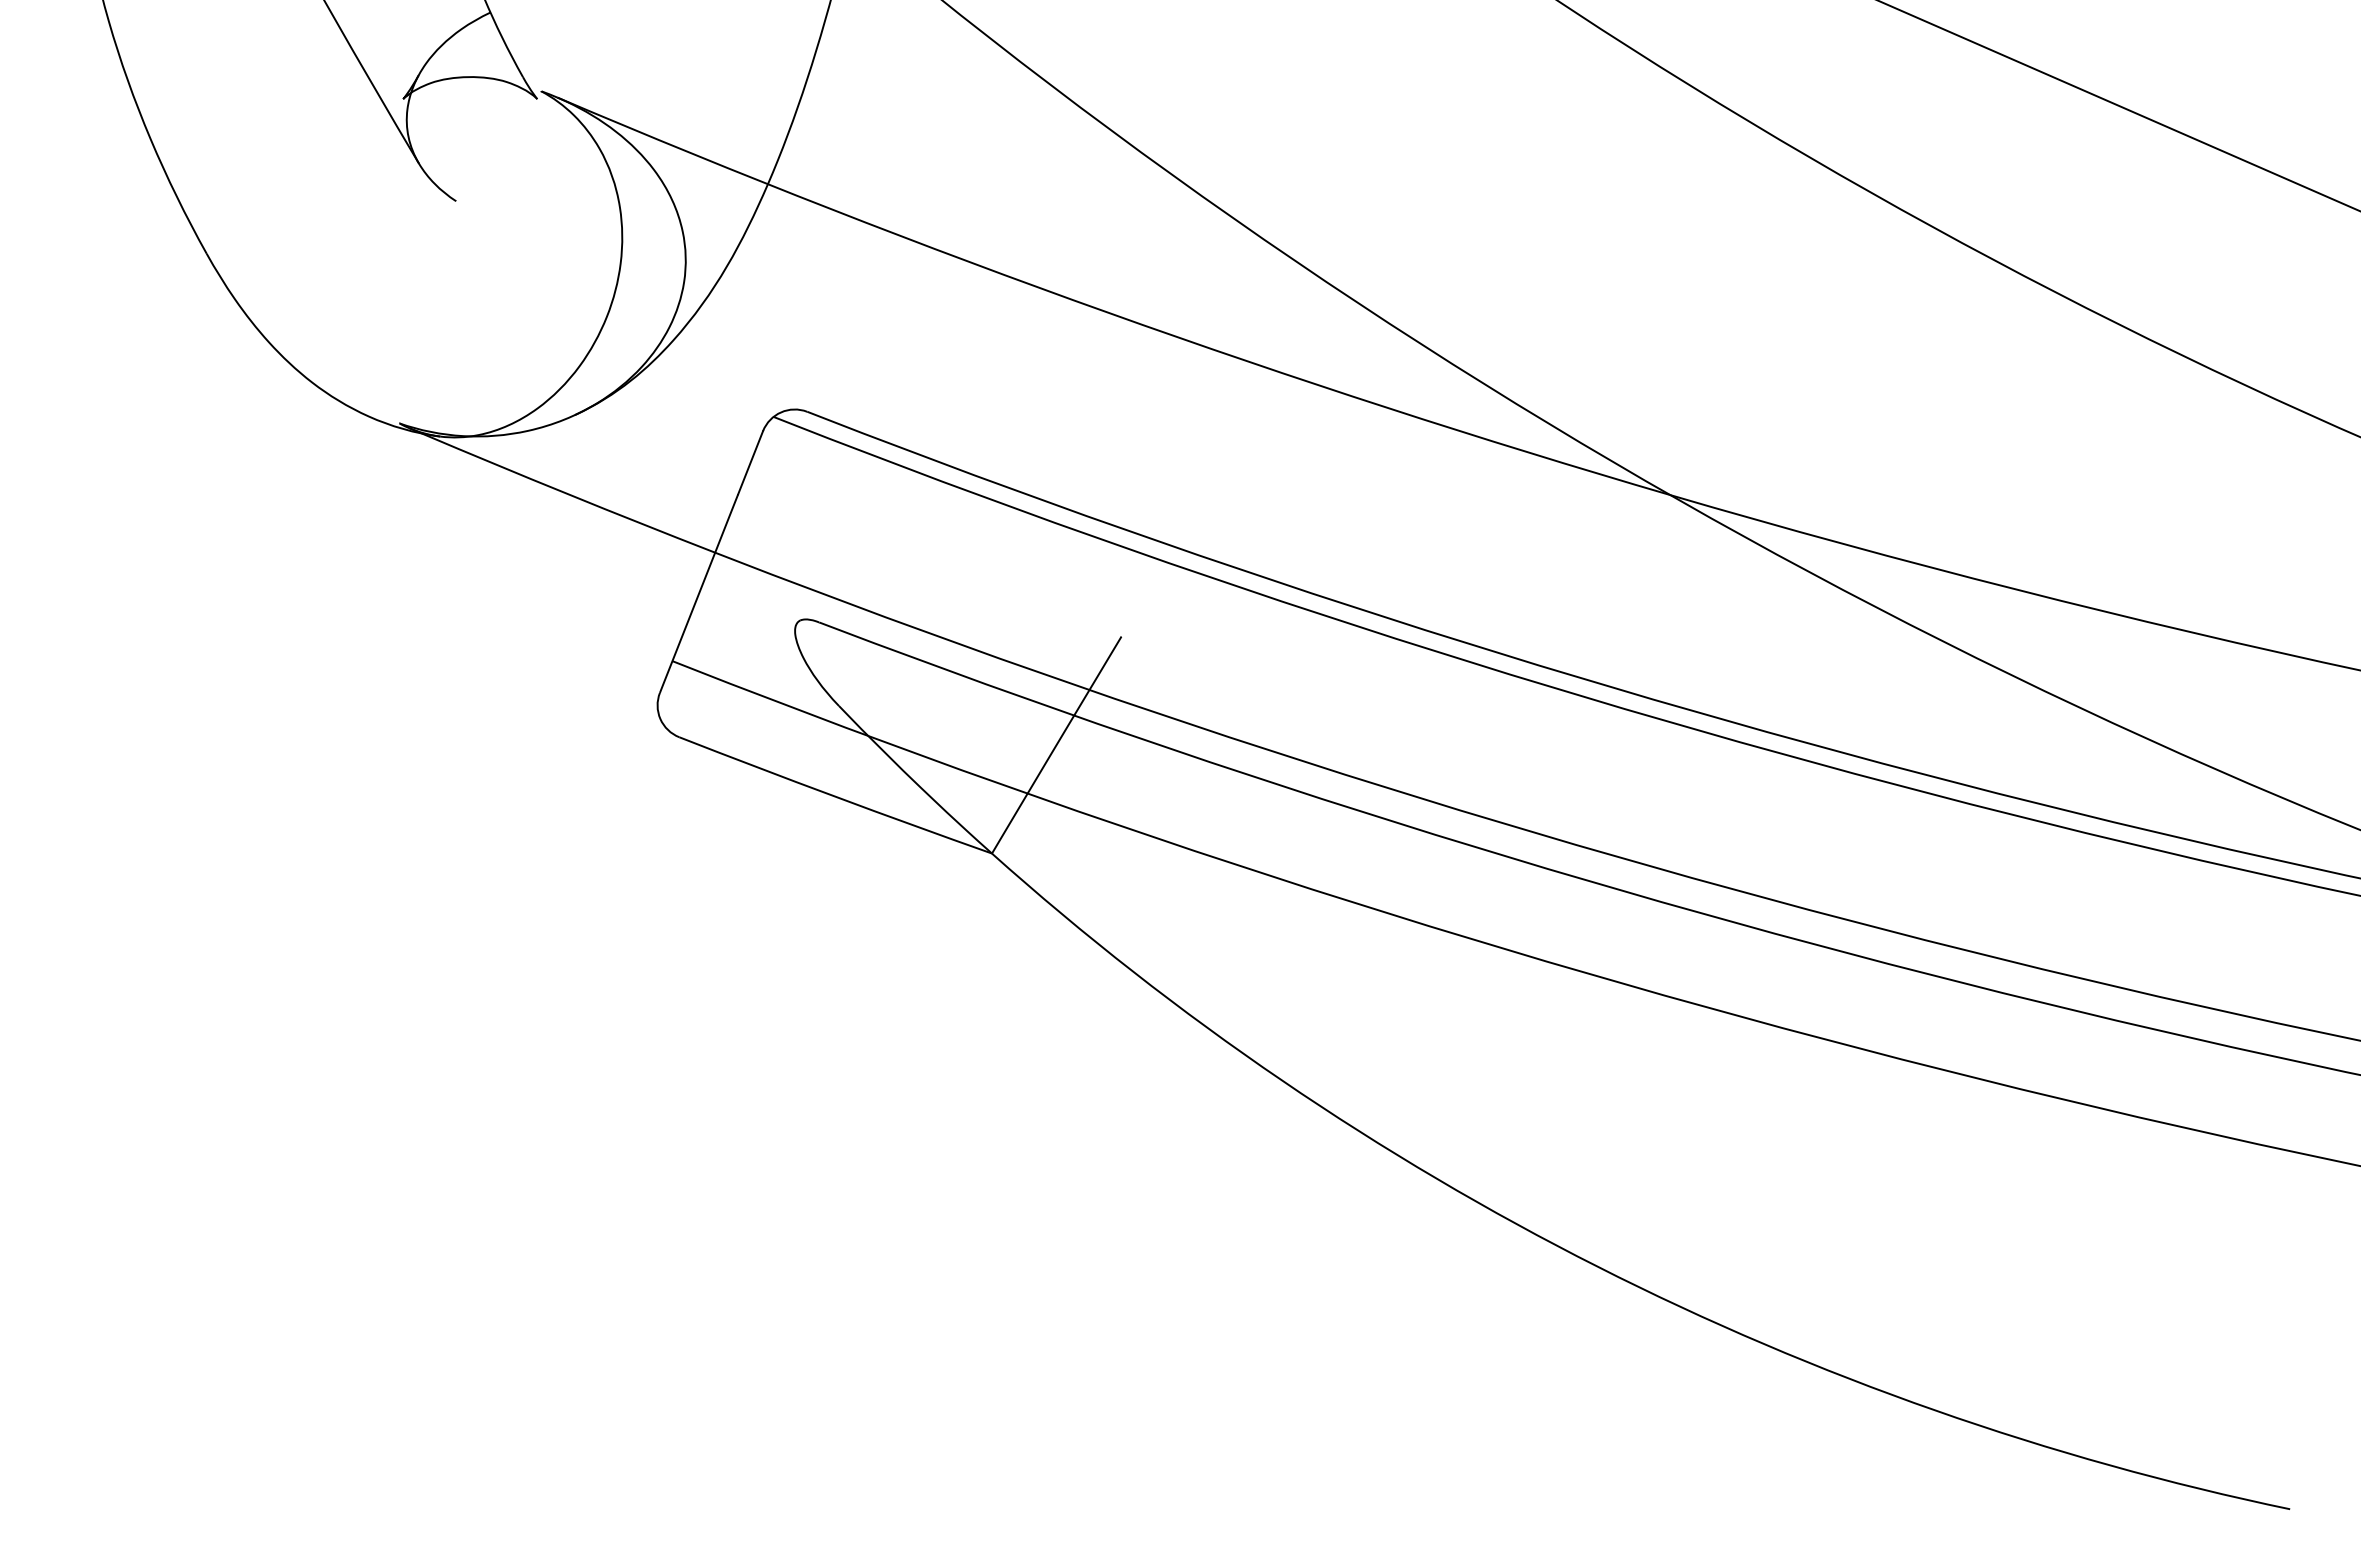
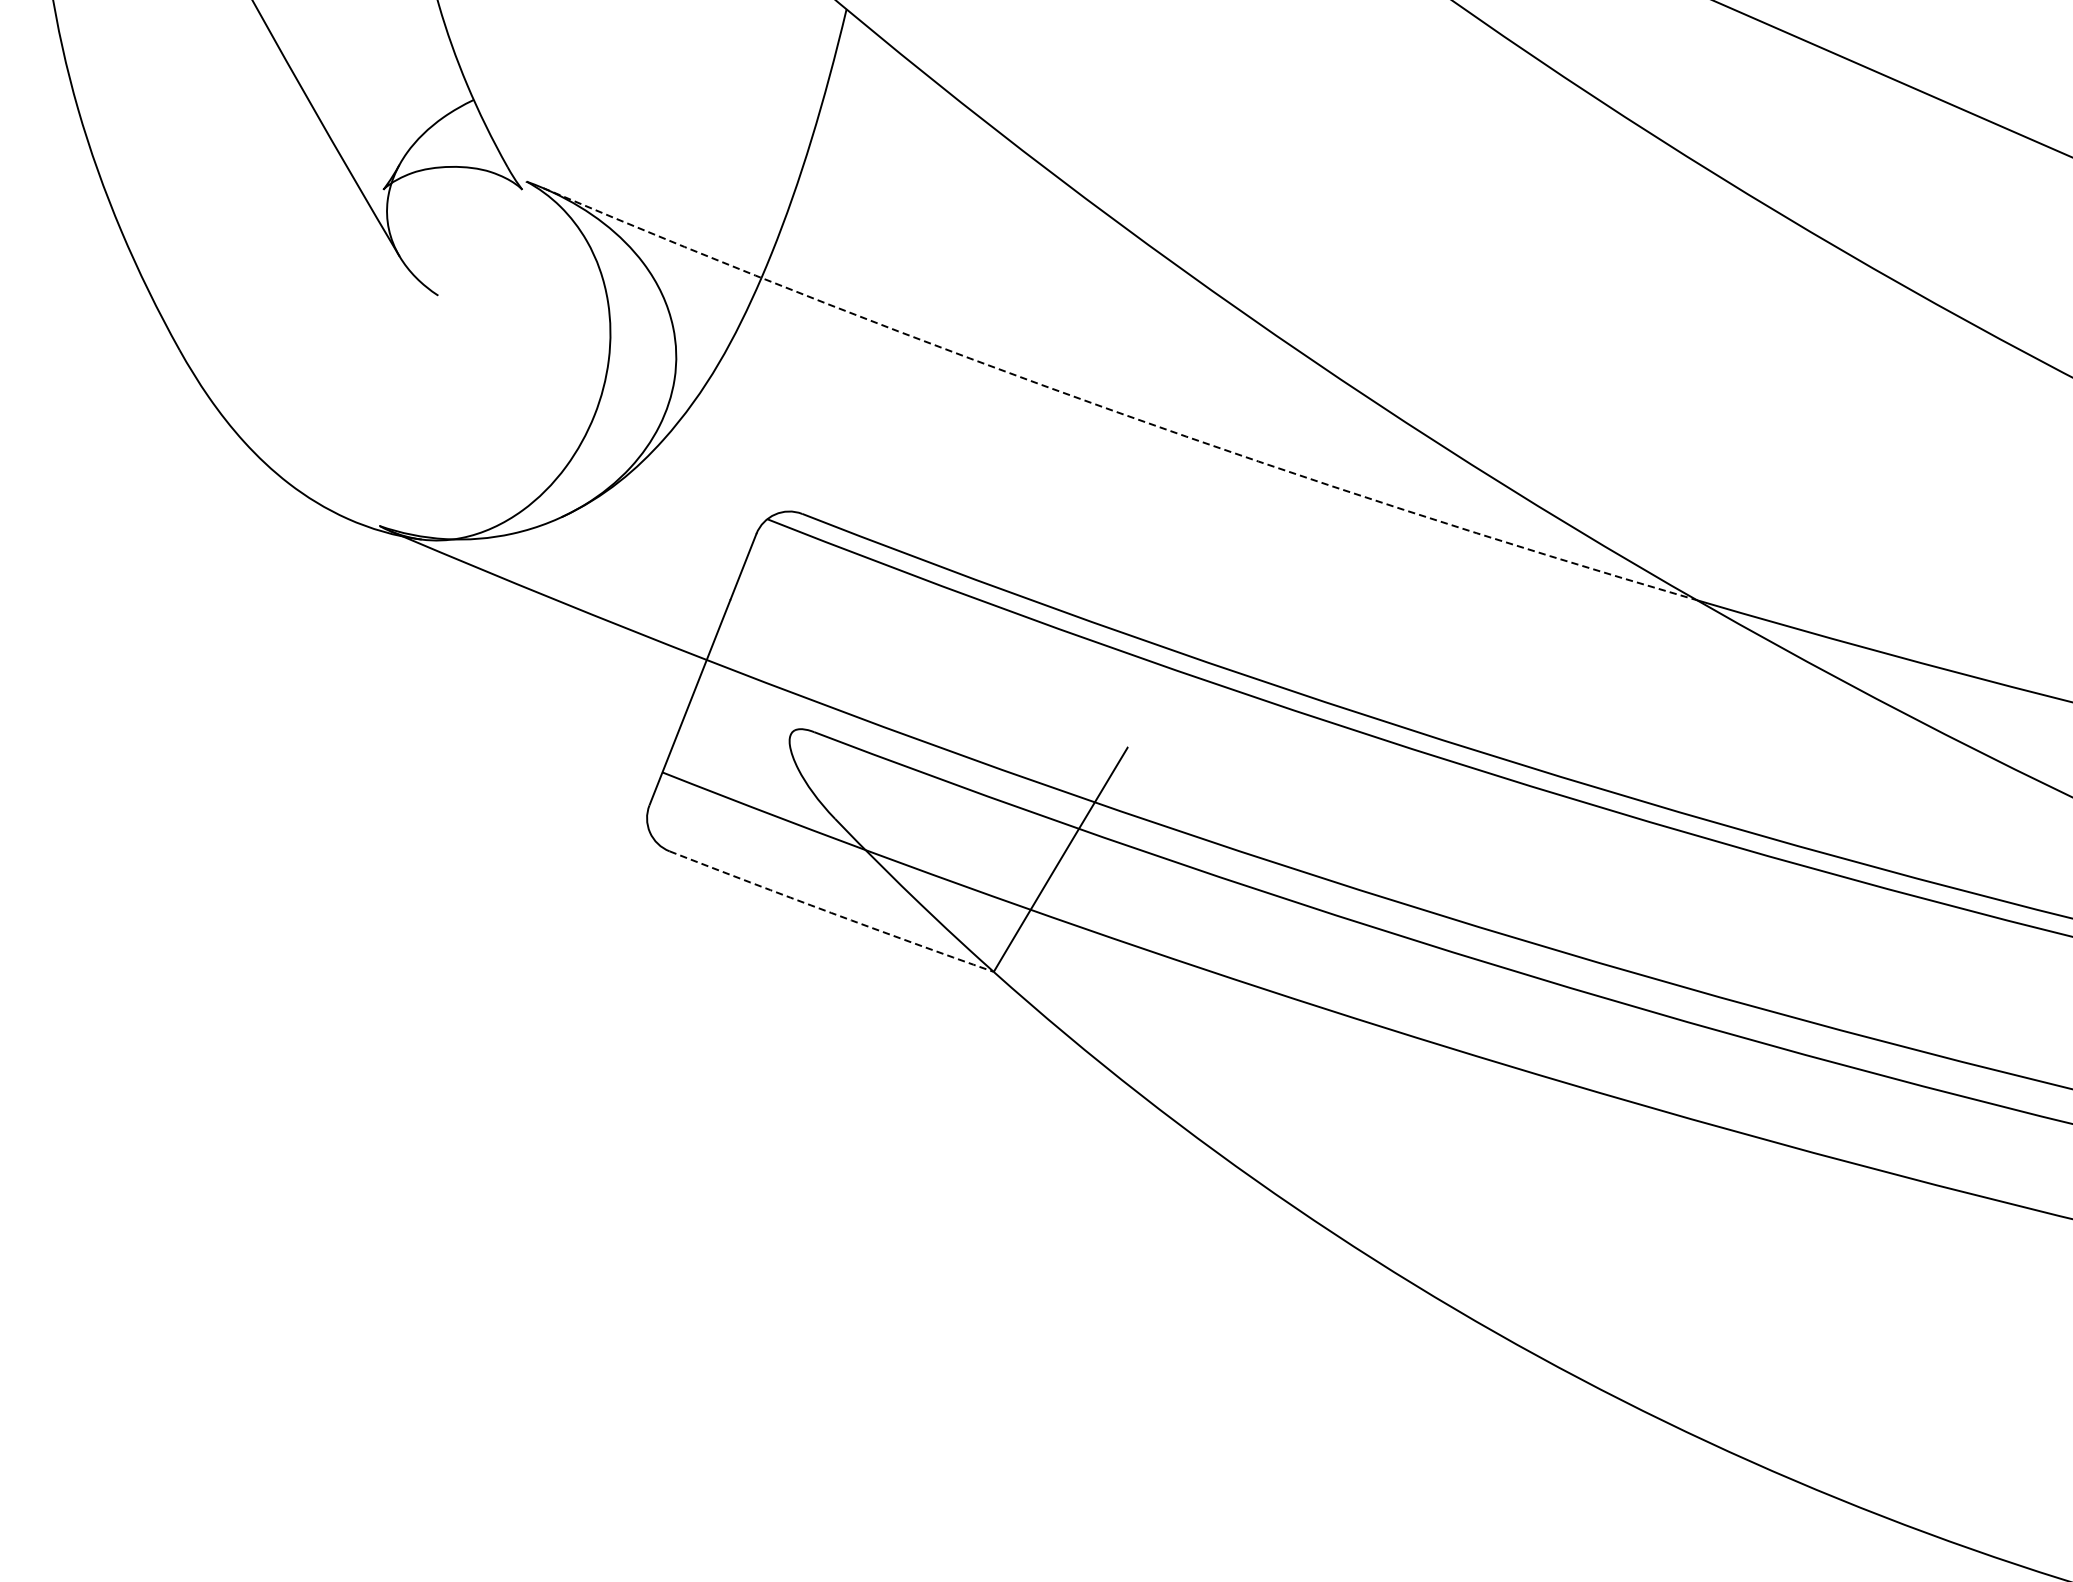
arc: (1107, 312) -> (1113, 410), solid -> dashed
arc: (835, 796) -> (831, 912), solid -> dashed

